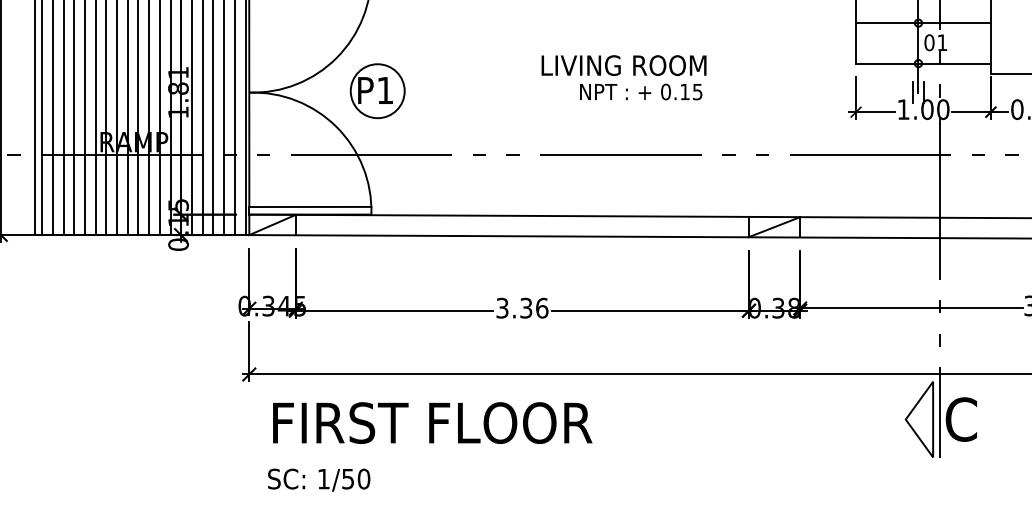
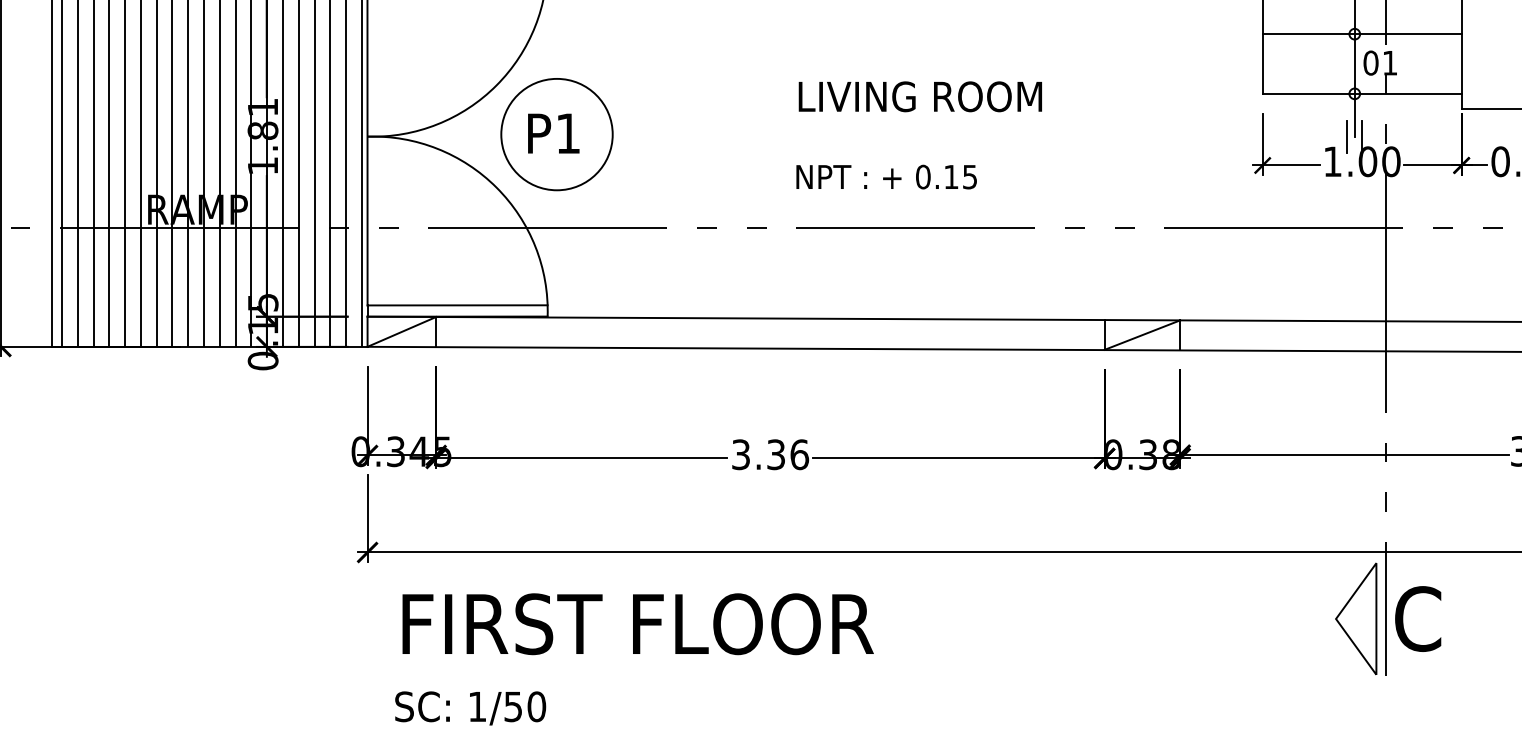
circle: (377, 91) -> (556, 135), size x1.4
text: (641, 91) -> (887, 176), moved

